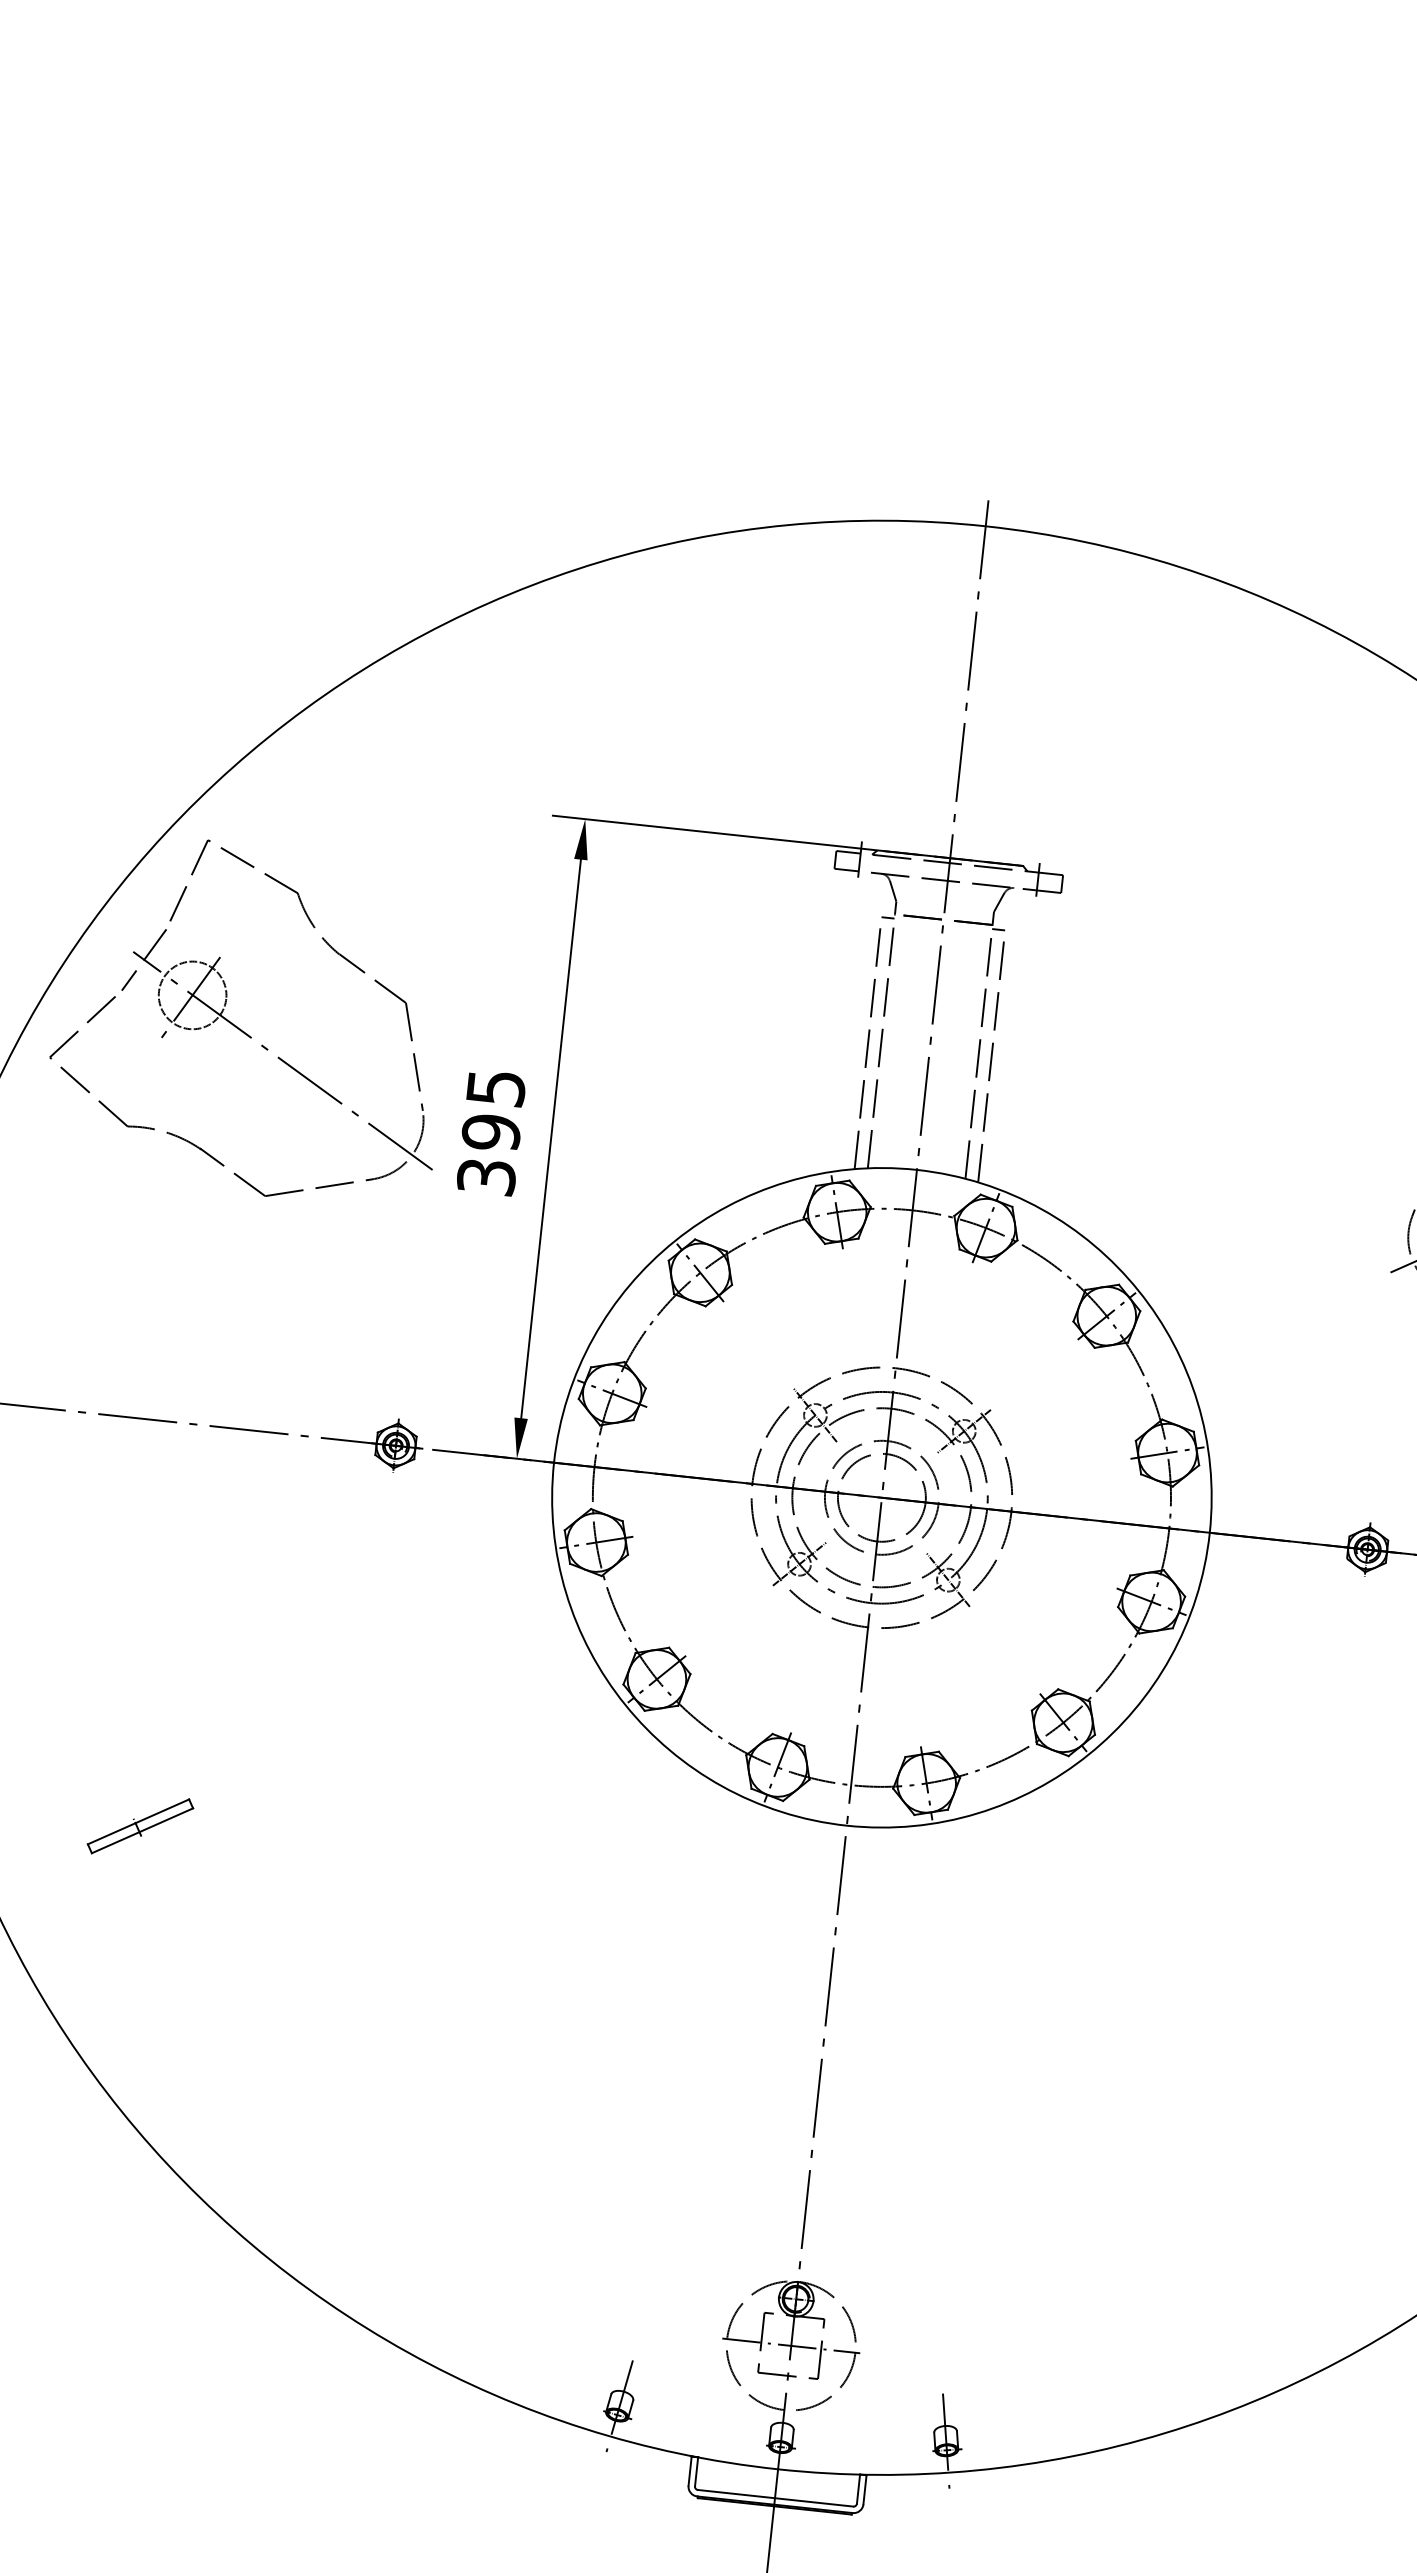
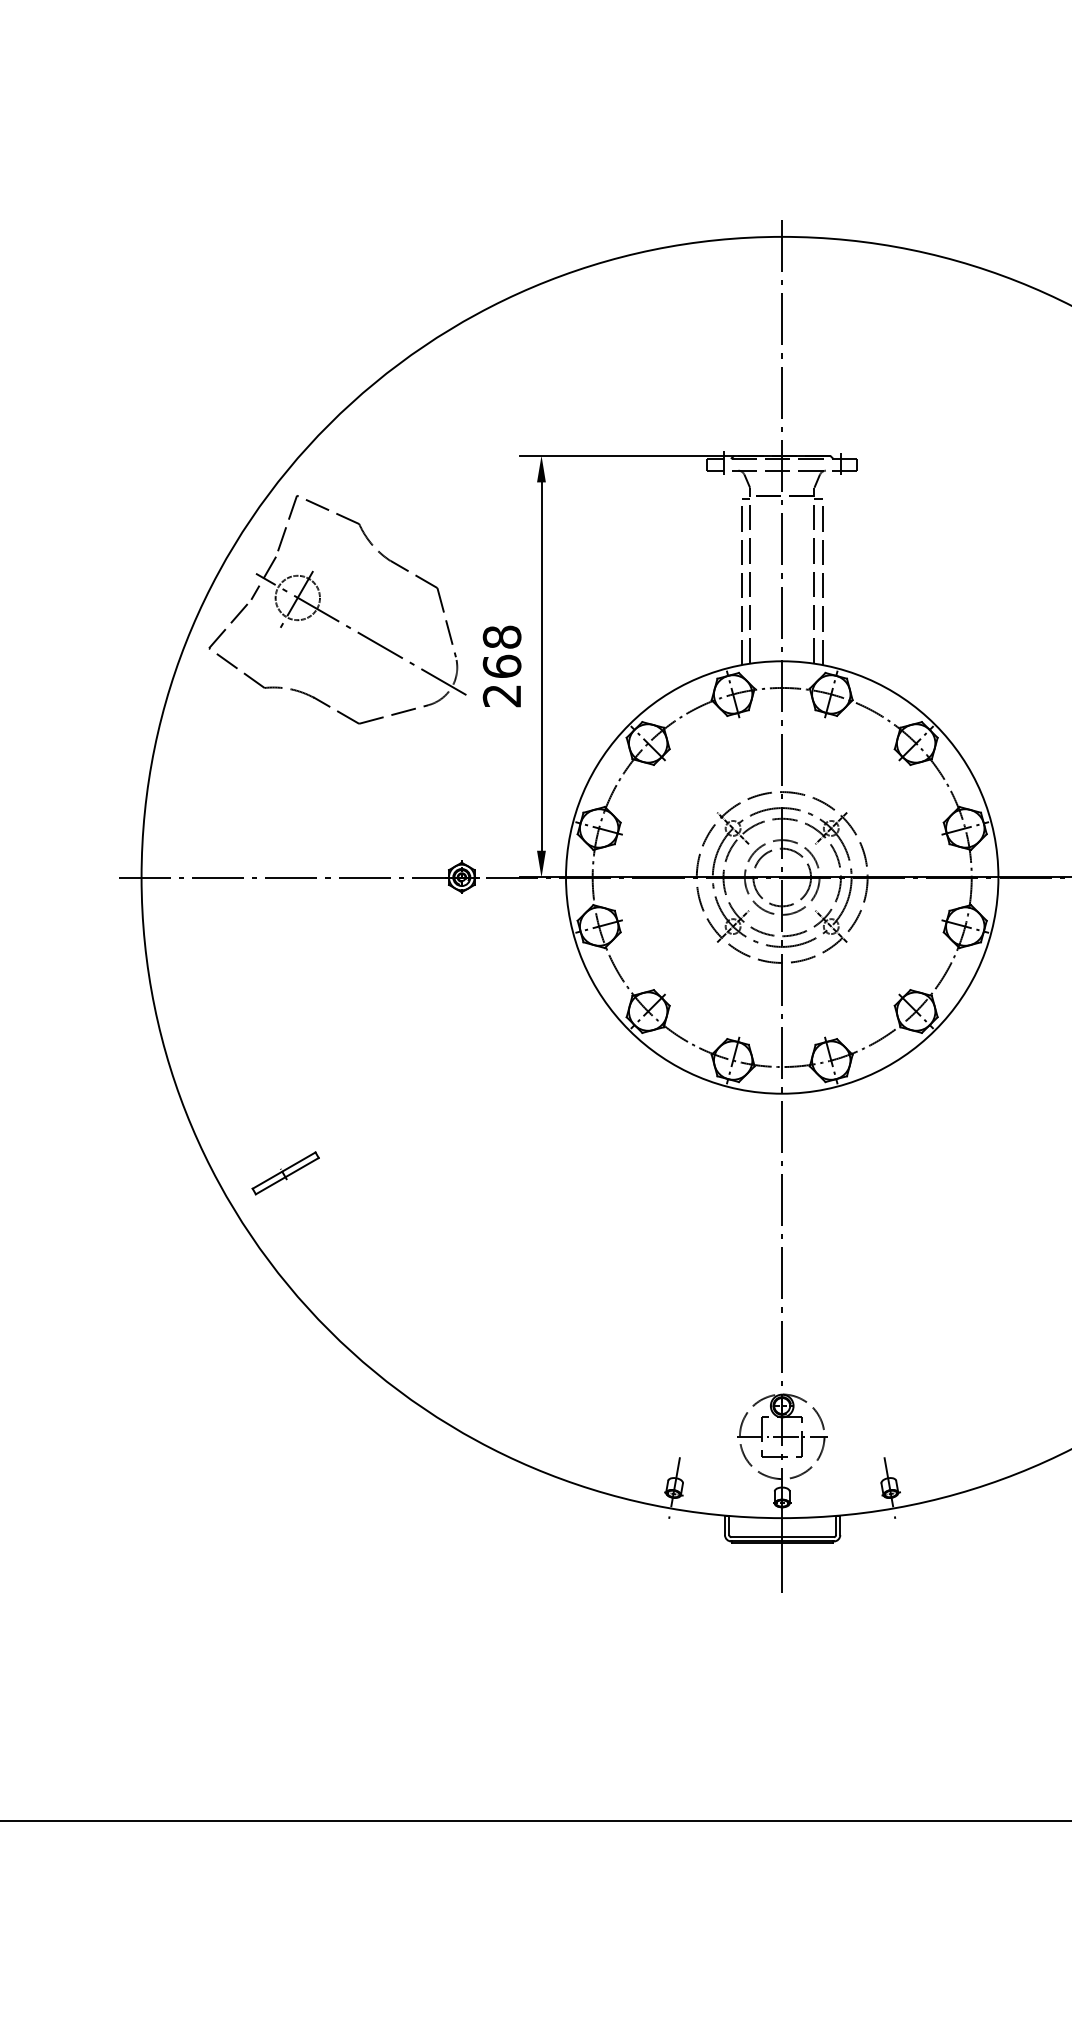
text: (490, 1132) -> (501, 666), 395 -> 268
part: (140, 1826) -> (285, 1173), moved

